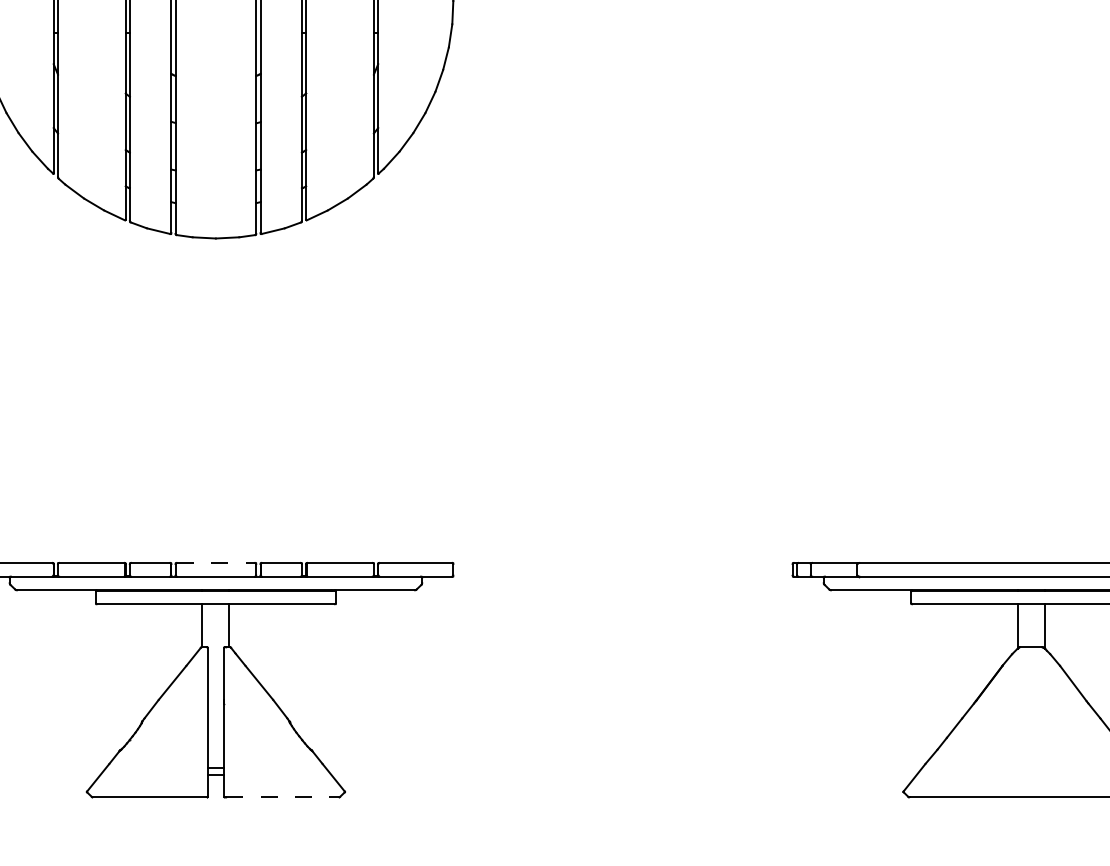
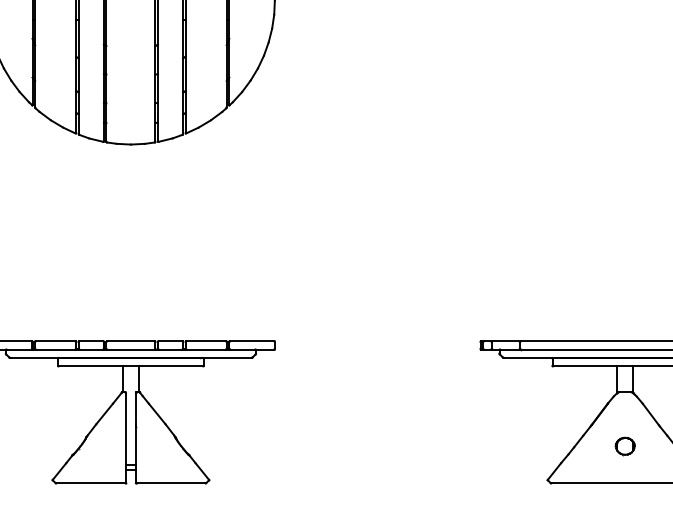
line: (215, 563) -> (130, 341), dashed -> solid
part: (1029, 736) -> (624, 446), added
line: (282, 797) -> (171, 483), dashed -> solid

